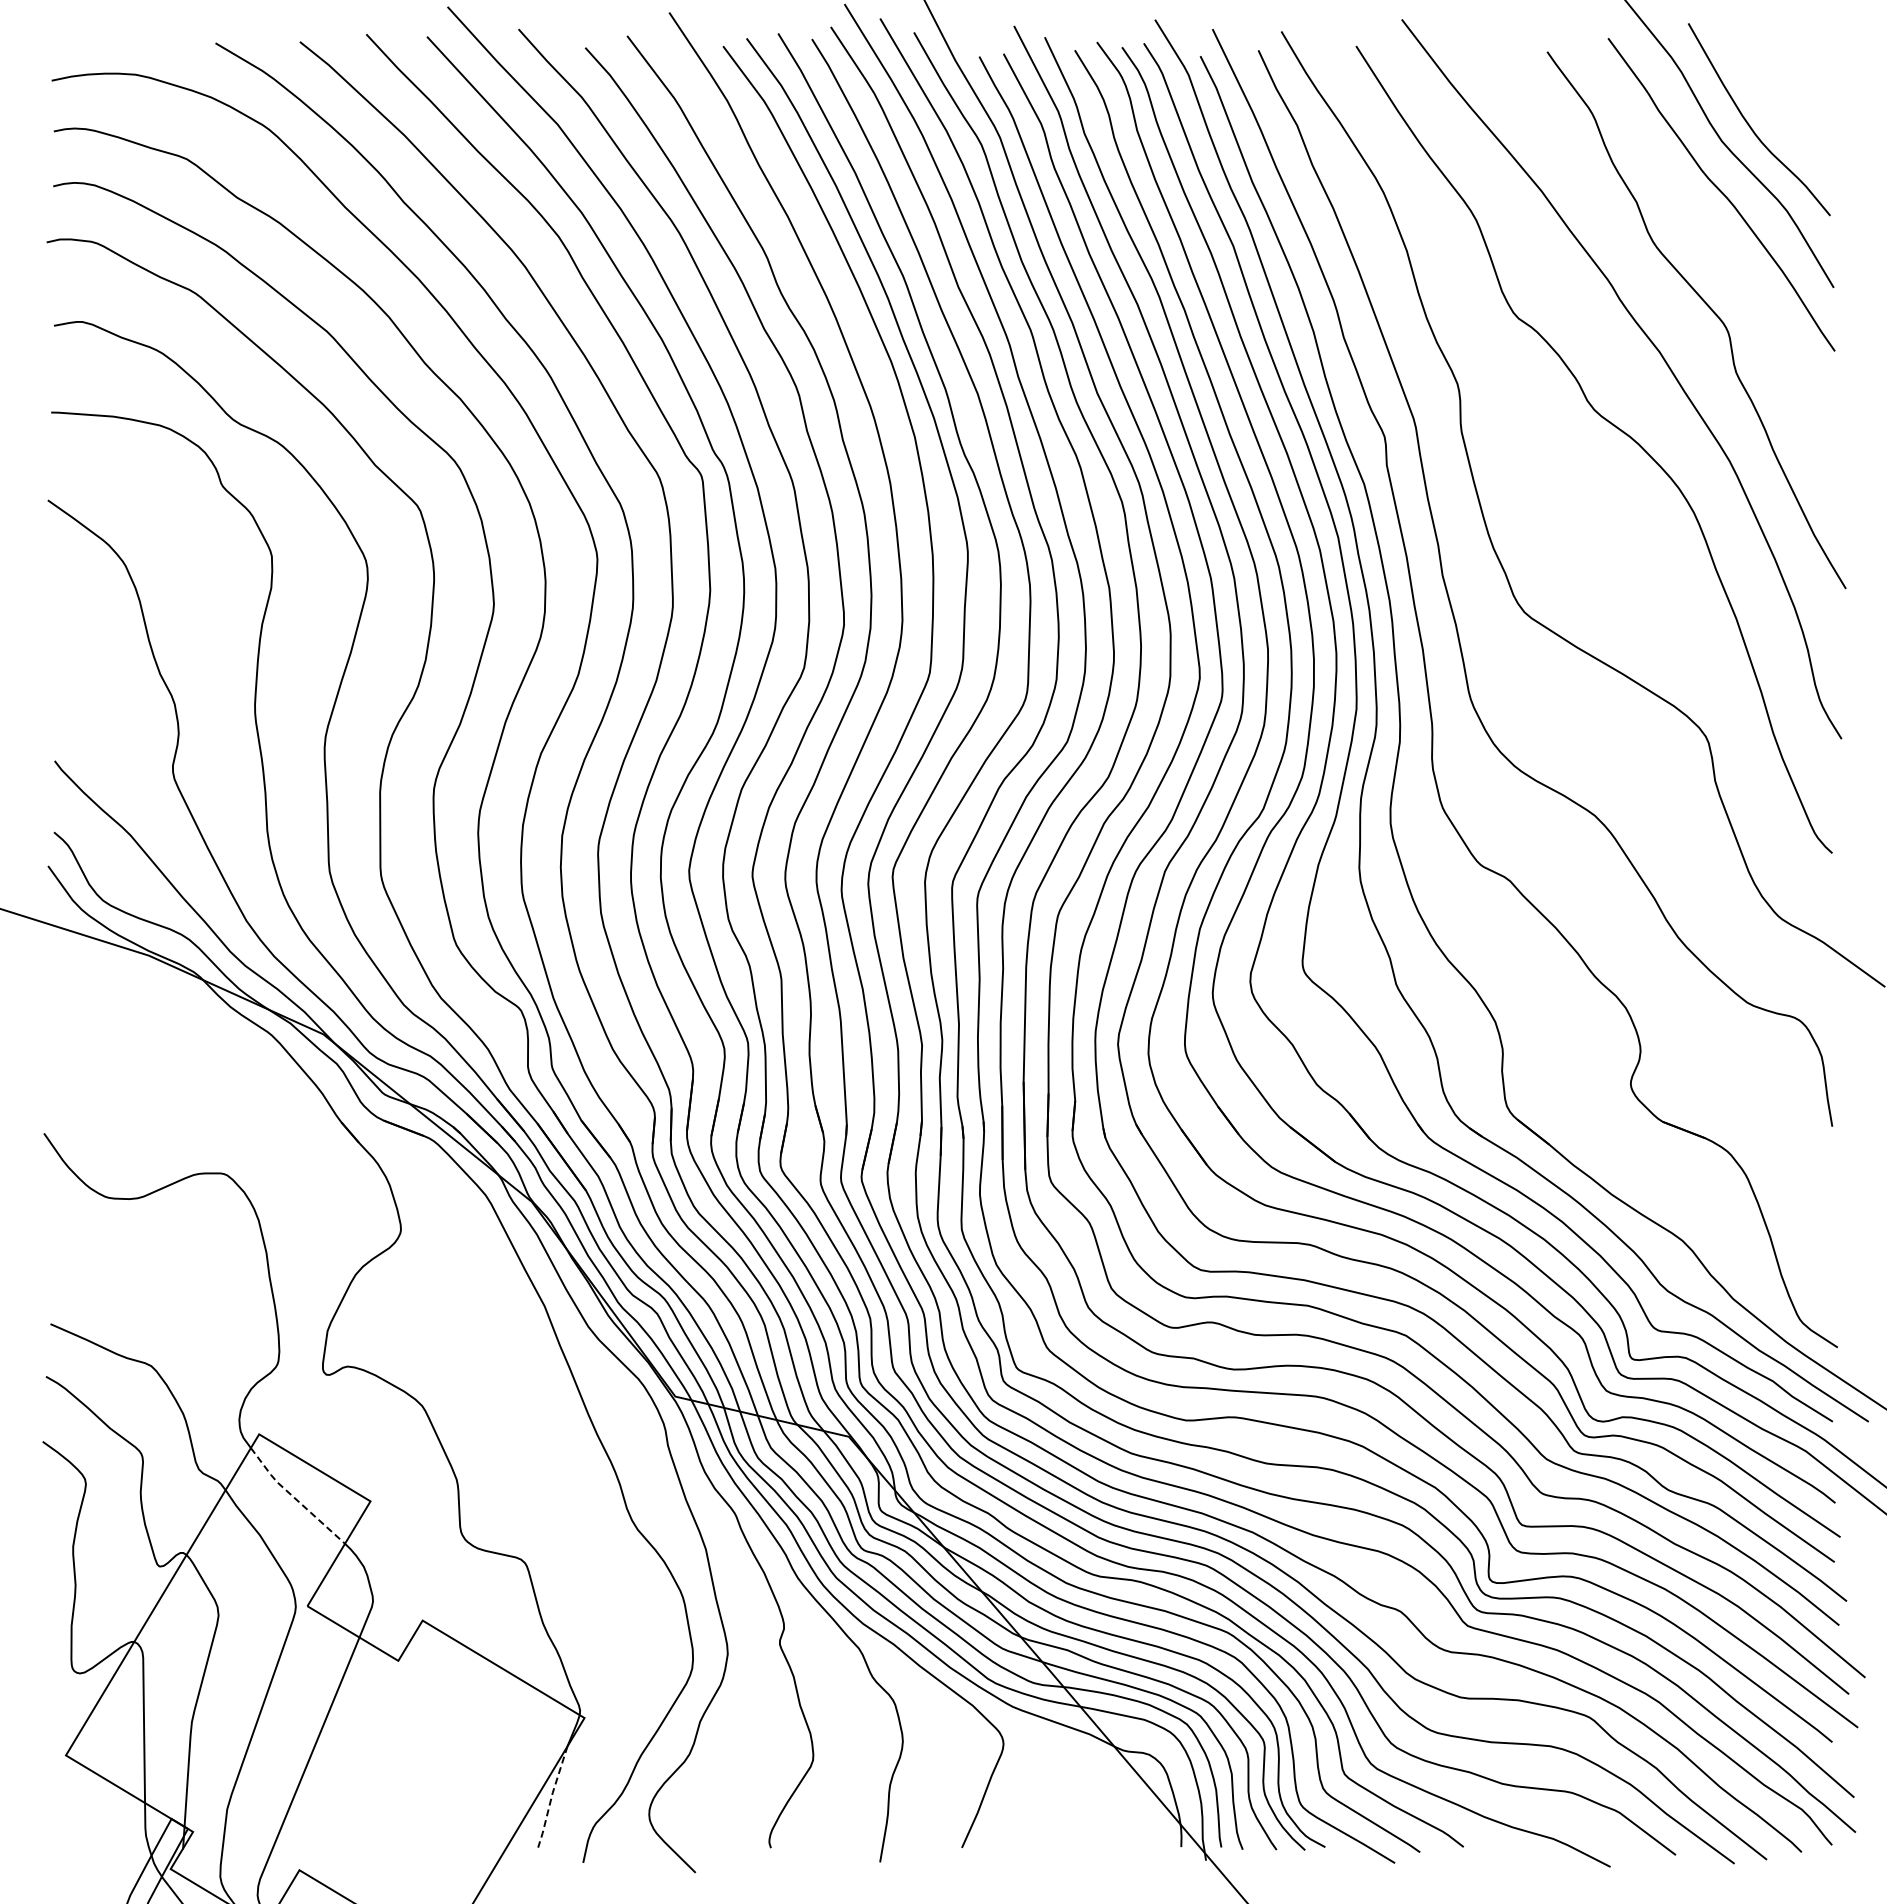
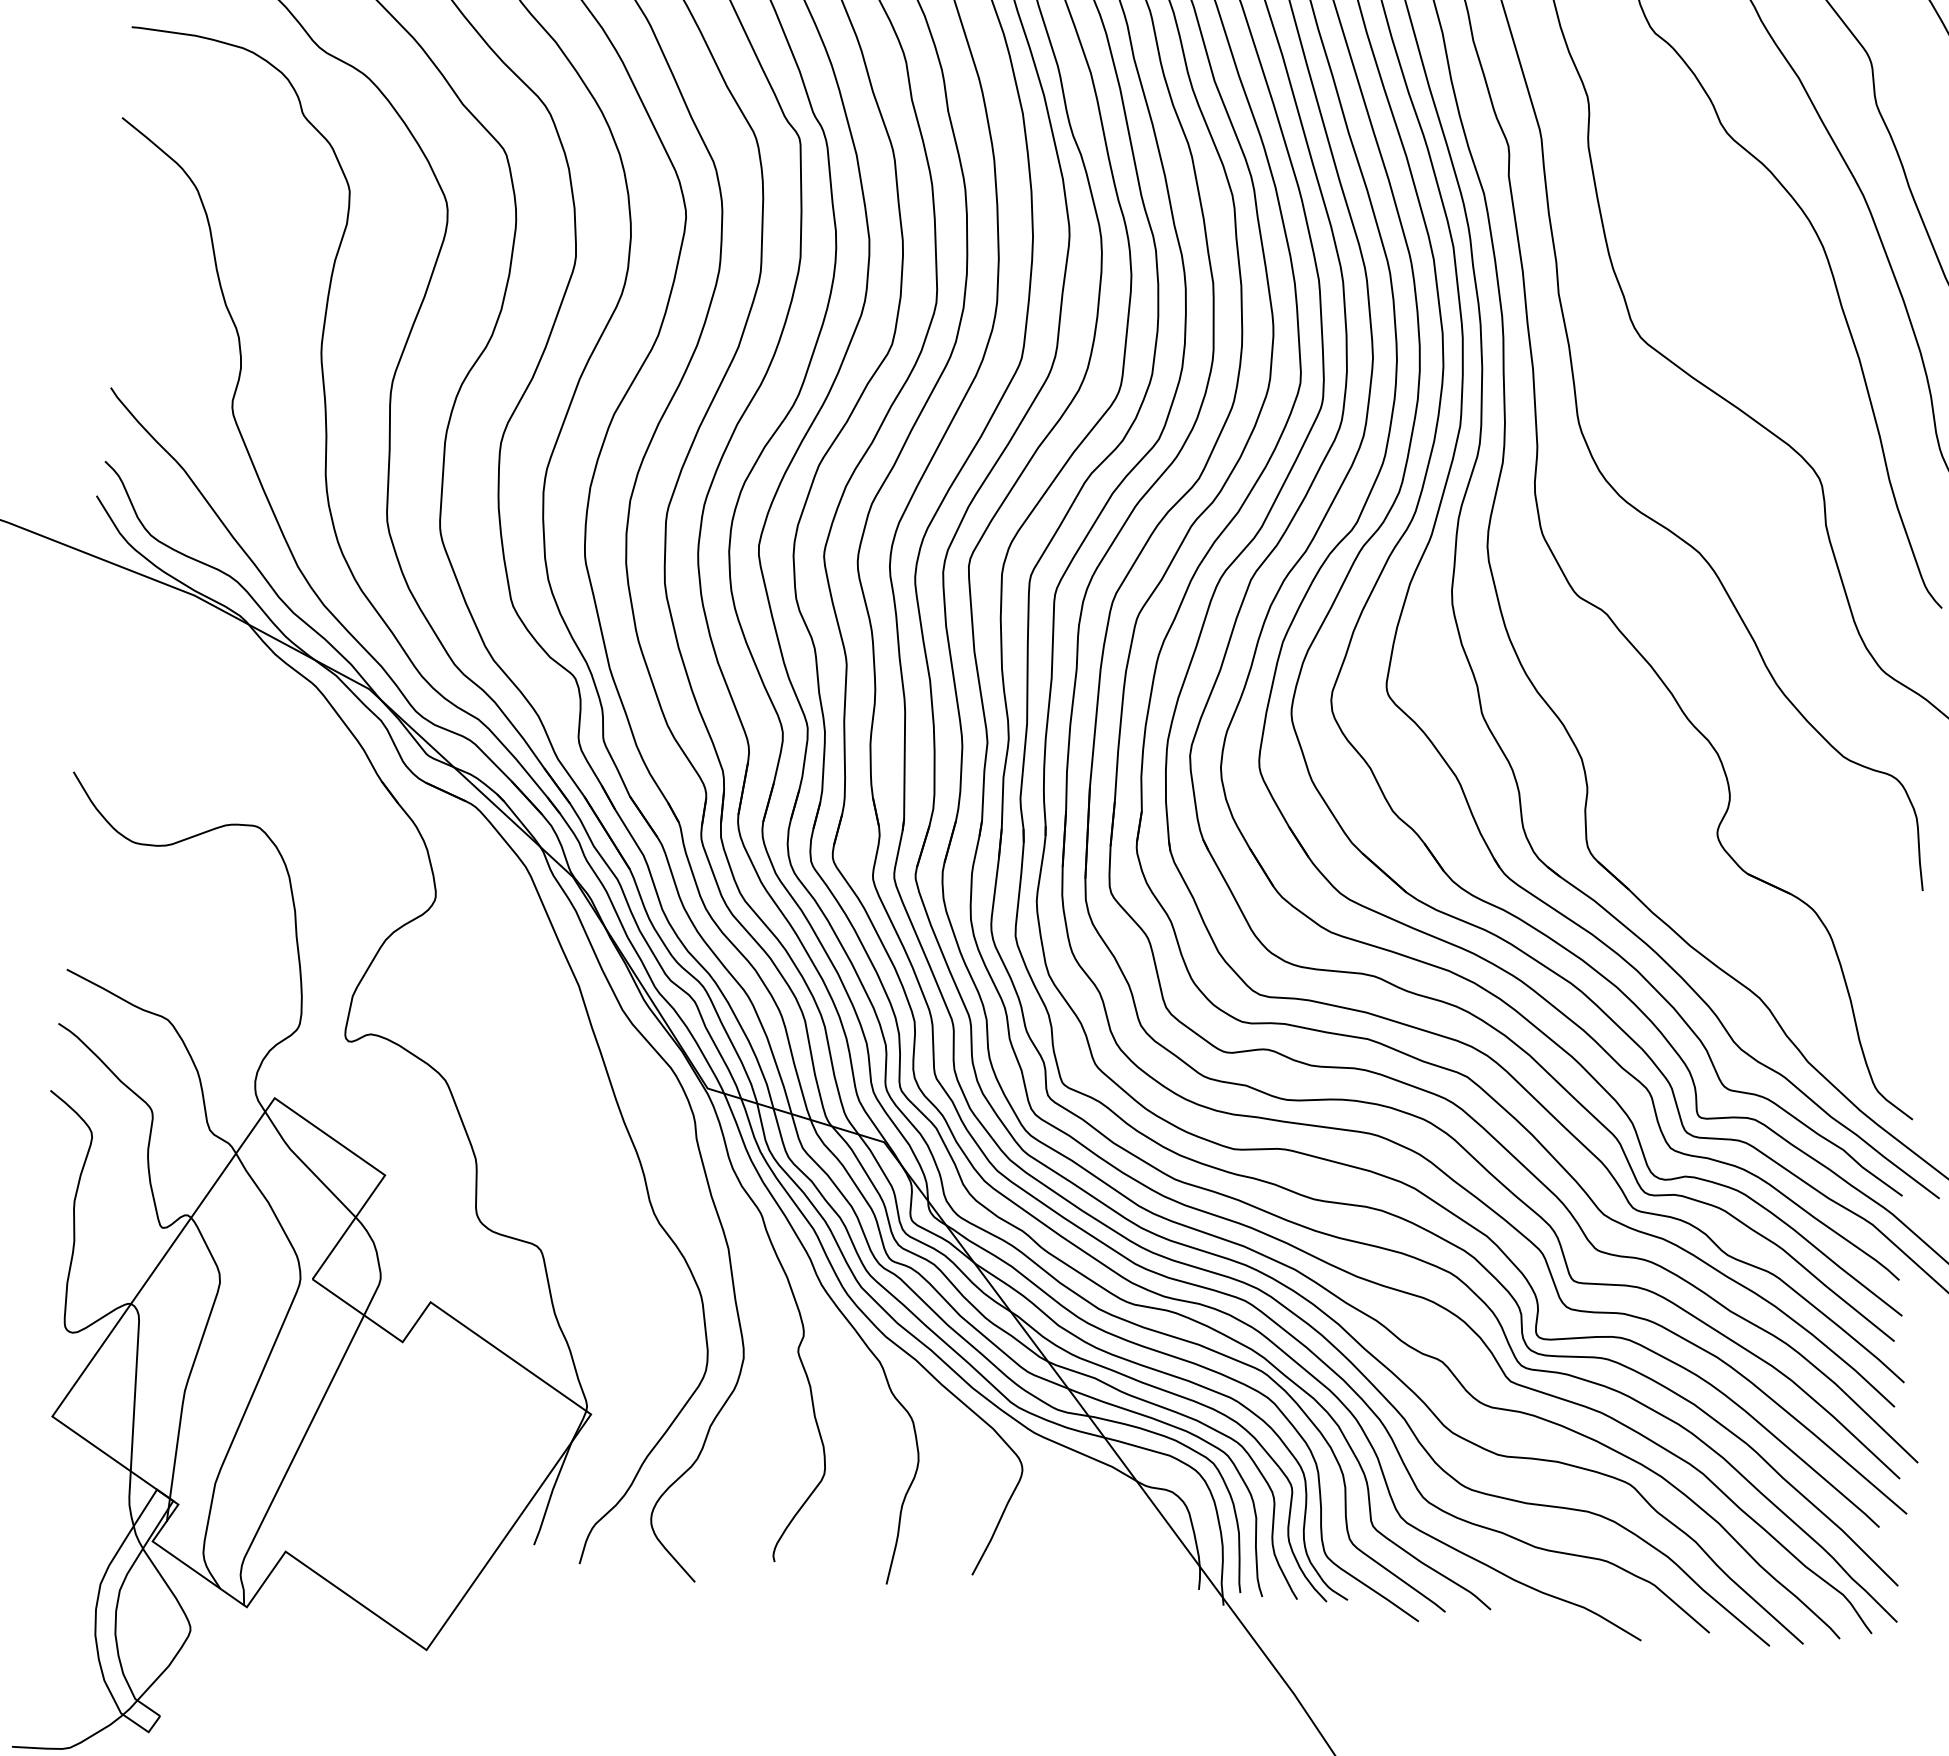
line: (293, 1497) -> (305, 1165), dashed -> solid
line: (551, 1797) -> (551, 1494), dashed -> solid

